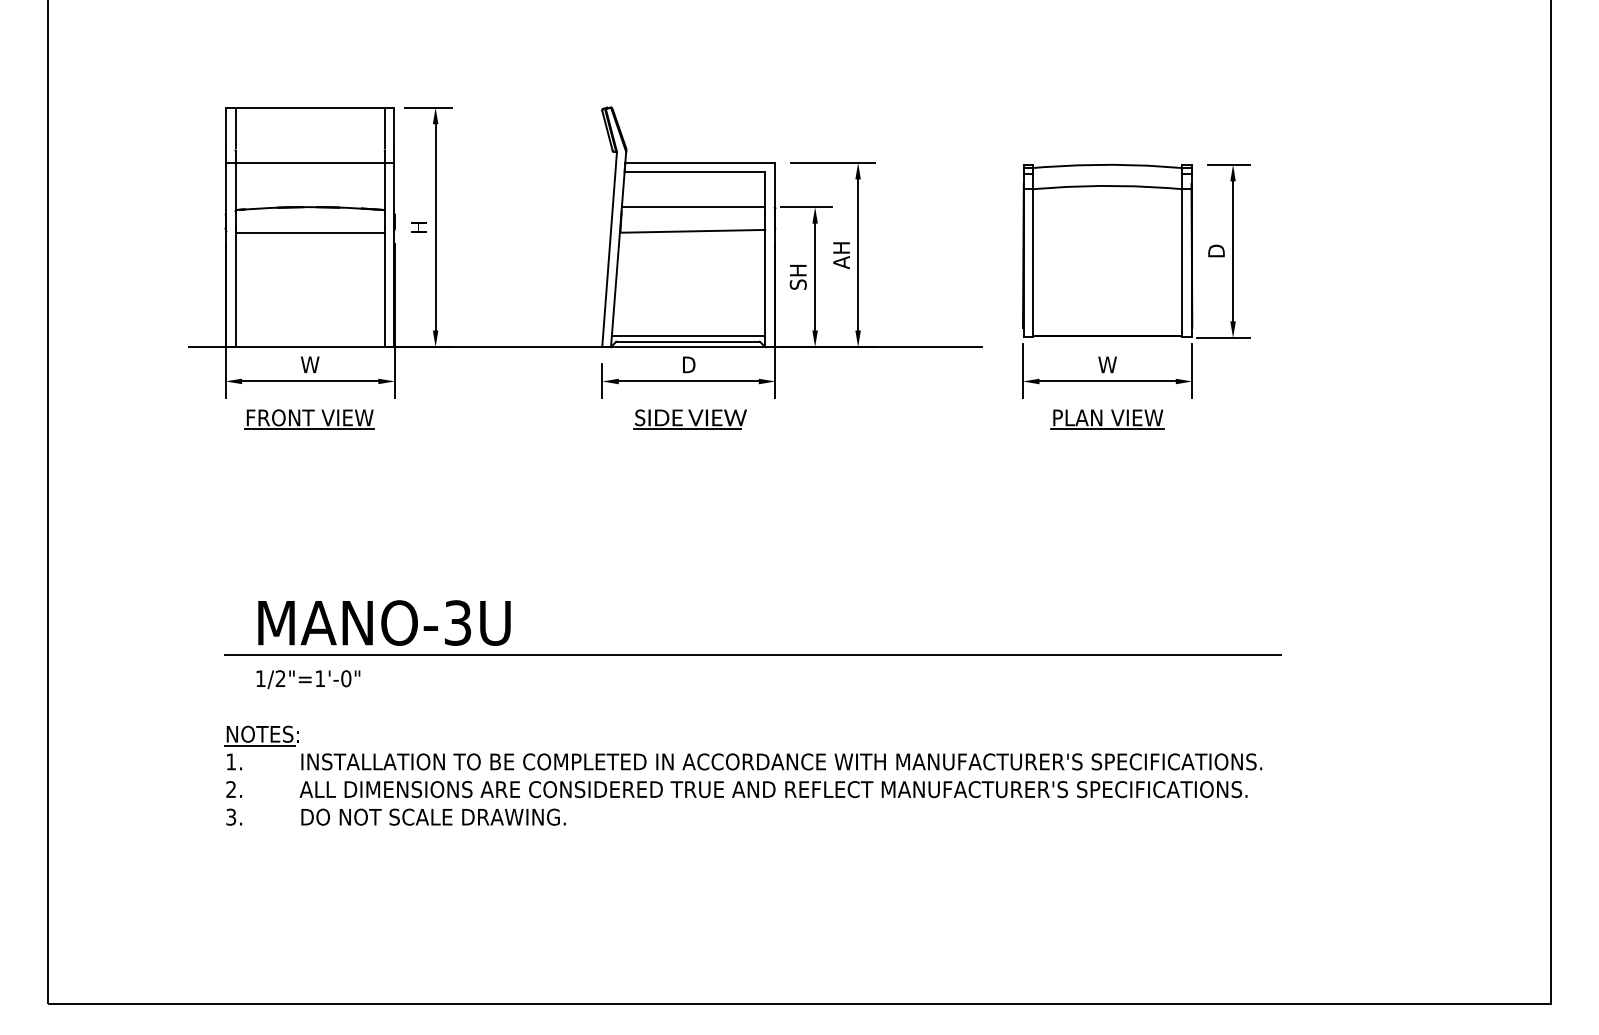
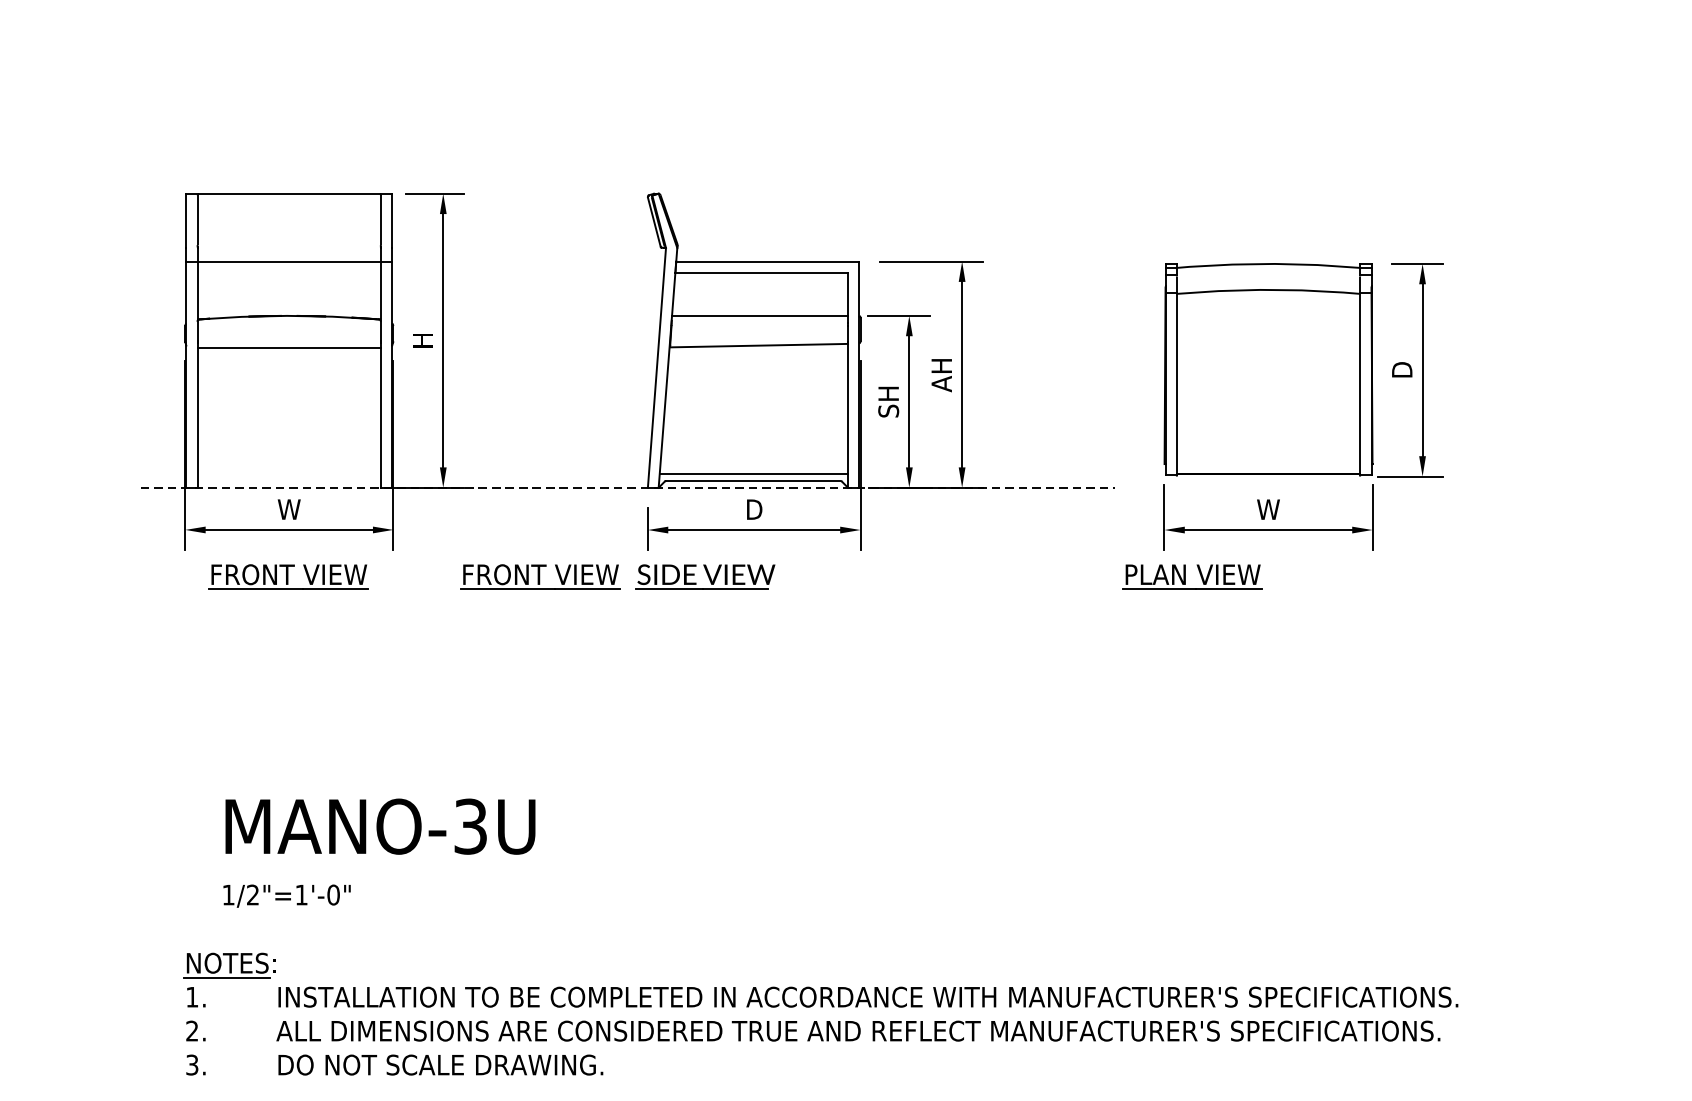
line: (585, 347) -> (627, 488), solid -> dashed
part: (514, 419) -> (540, 576), added
part: (689, 419) -> (704, 576), moved
part: (1107, 419) -> (1192, 576), moved
line: (752, 655) -> (832, 866), removed

